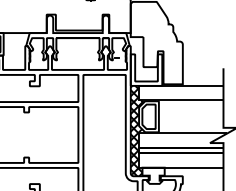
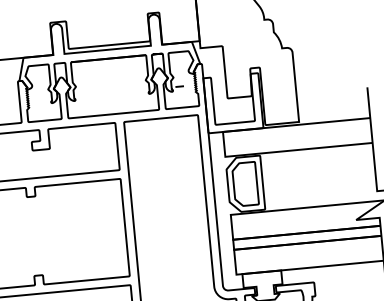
hatch: (136, 130) -> (225, 210), removed

